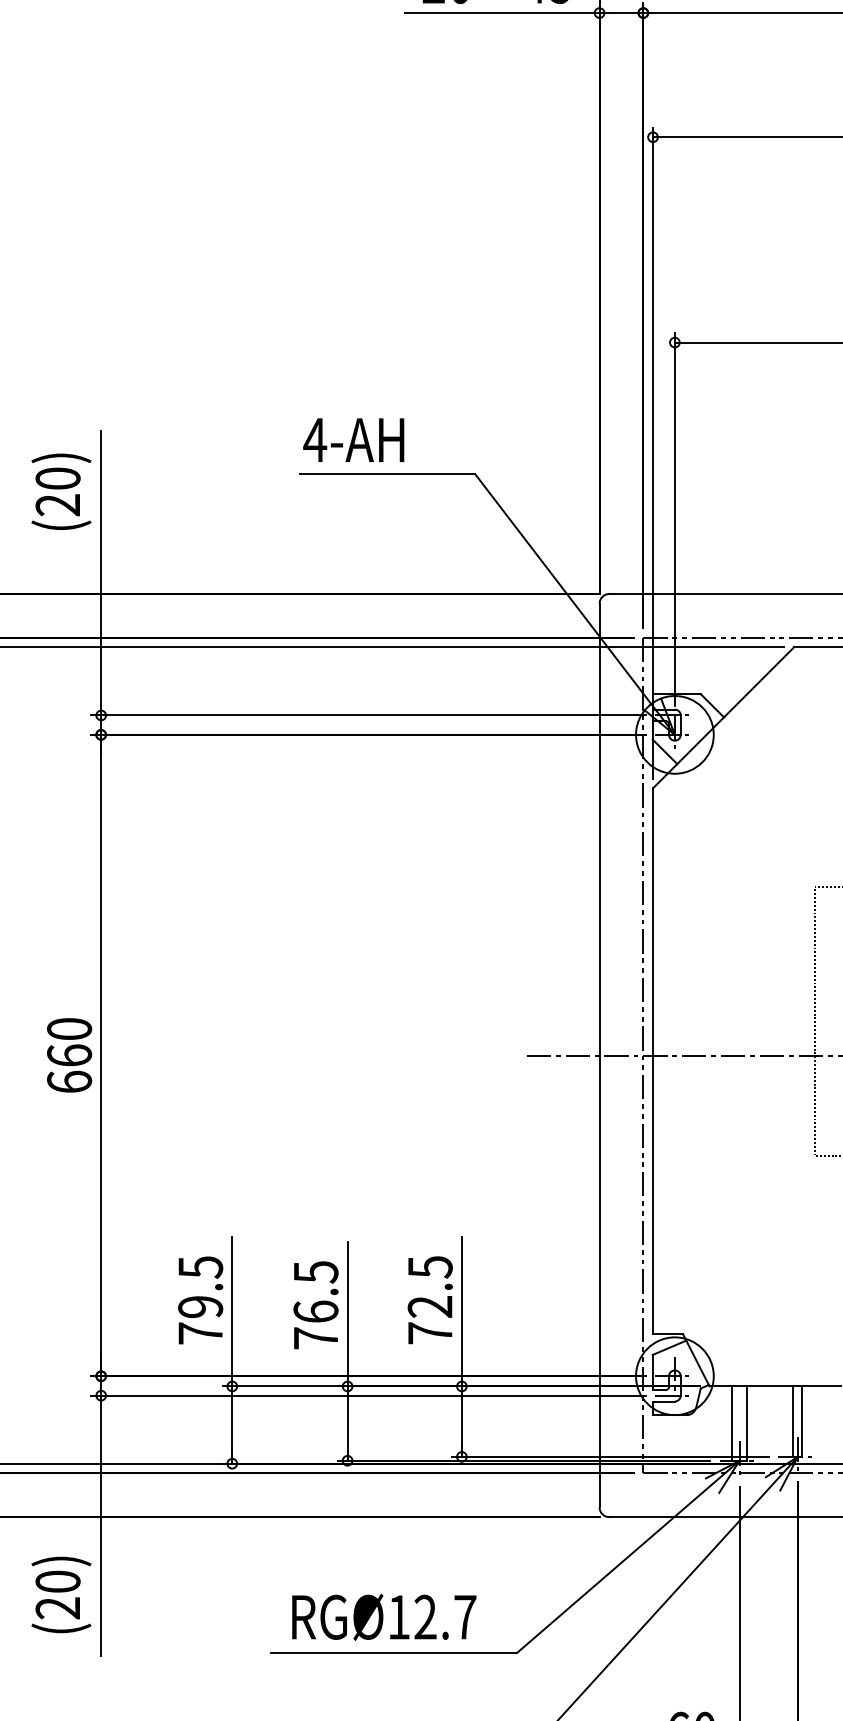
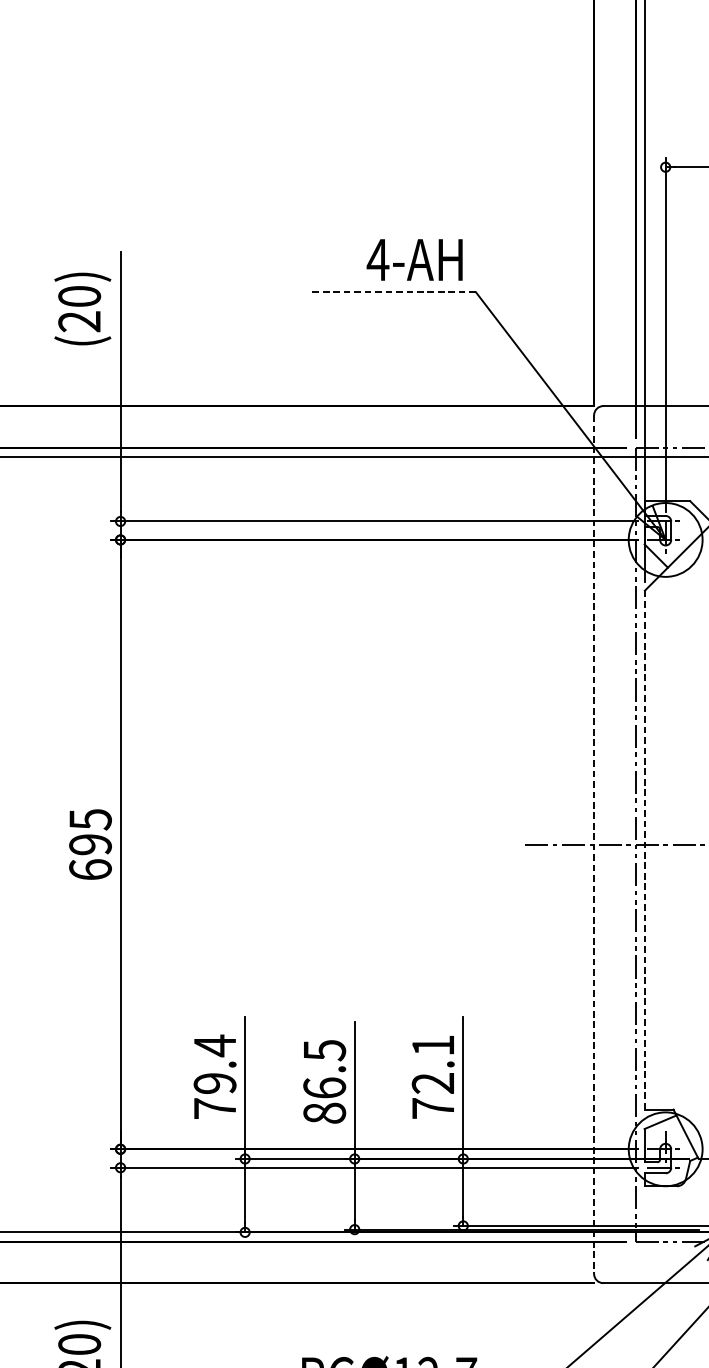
text: (353, 439) -> (414, 259), moved
line: (387, 474) -> (392, 292), solid -> dashed
text: (69, 1042) -> (90, 832), 660 -> 695
line: (599, 1055) -> (594, 844), solid -> dashed
line: (653, 1061) -> (645, 850), solid -> dashed
text: (200, 1267) -> (214, 1045), 79.5 -> 79.4
text: (430, 1267) -> (433, 1045), 72.5 -> 72.1
text: (315, 1338) -> (324, 1113), 76.5 -> 86.5

